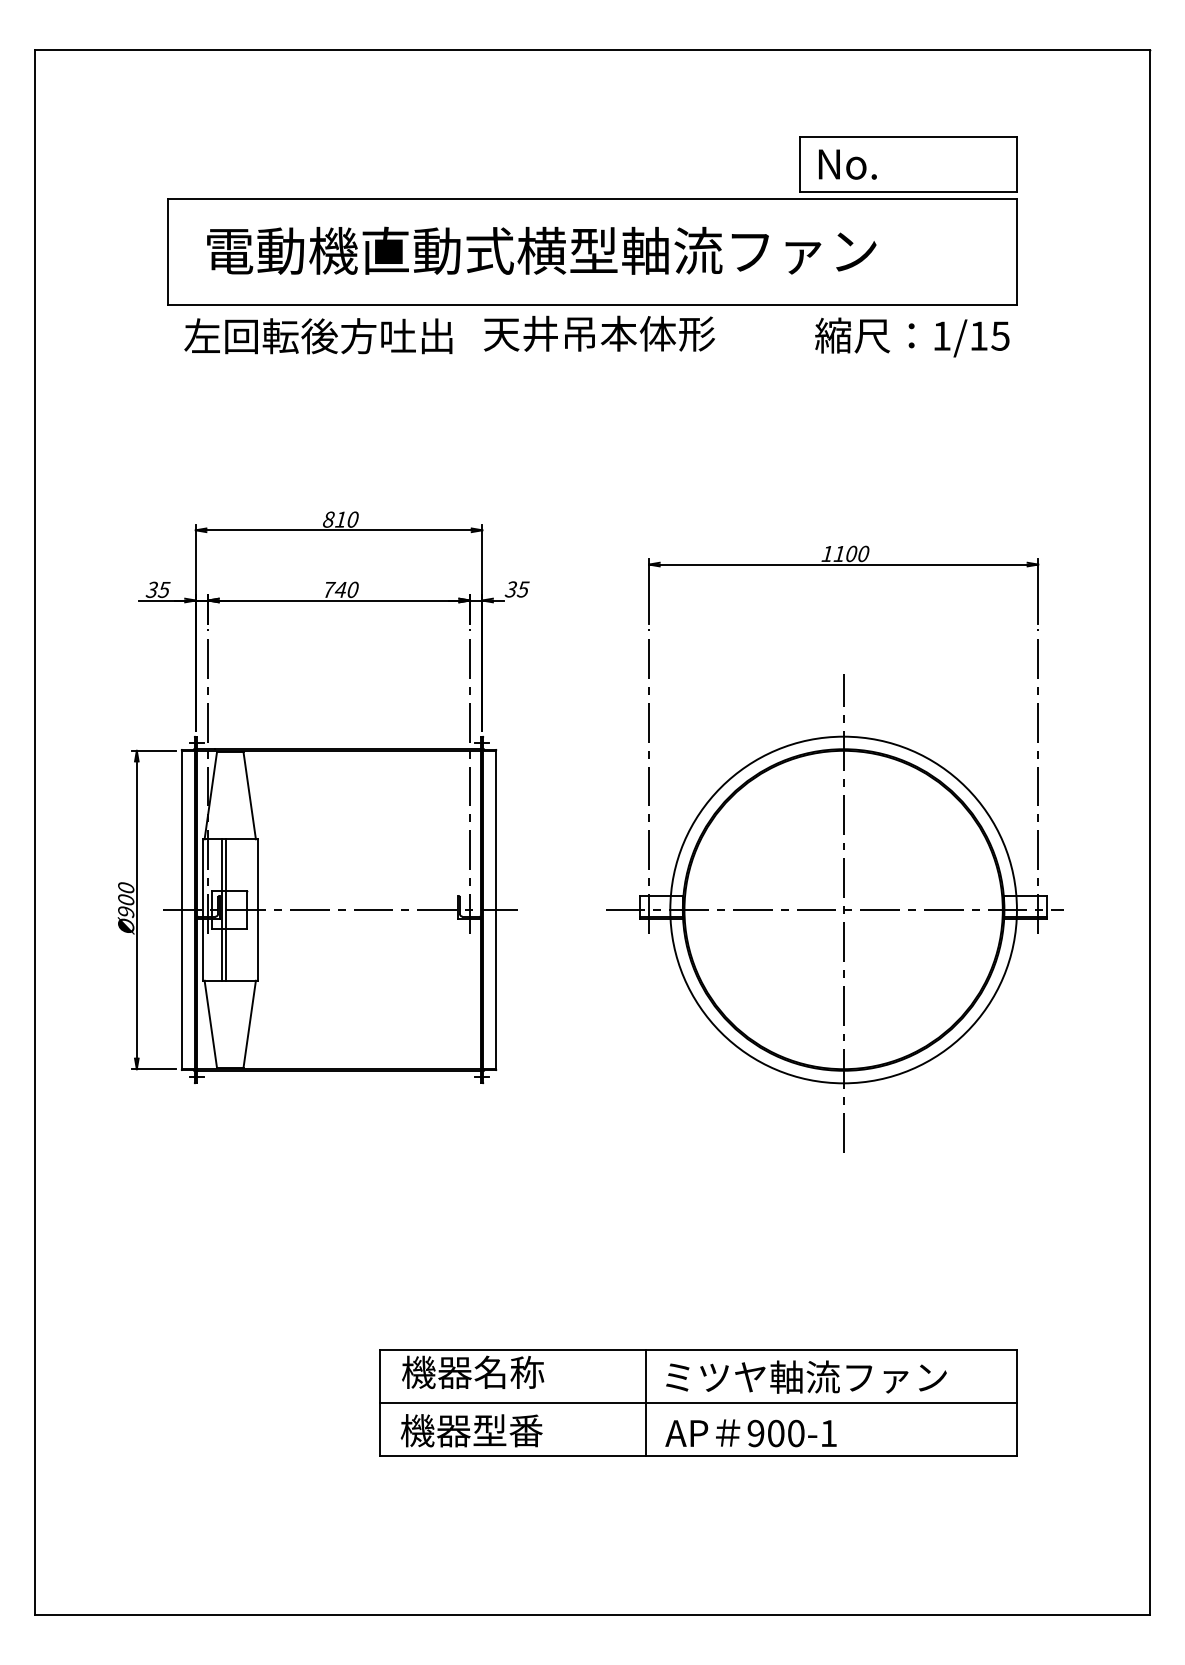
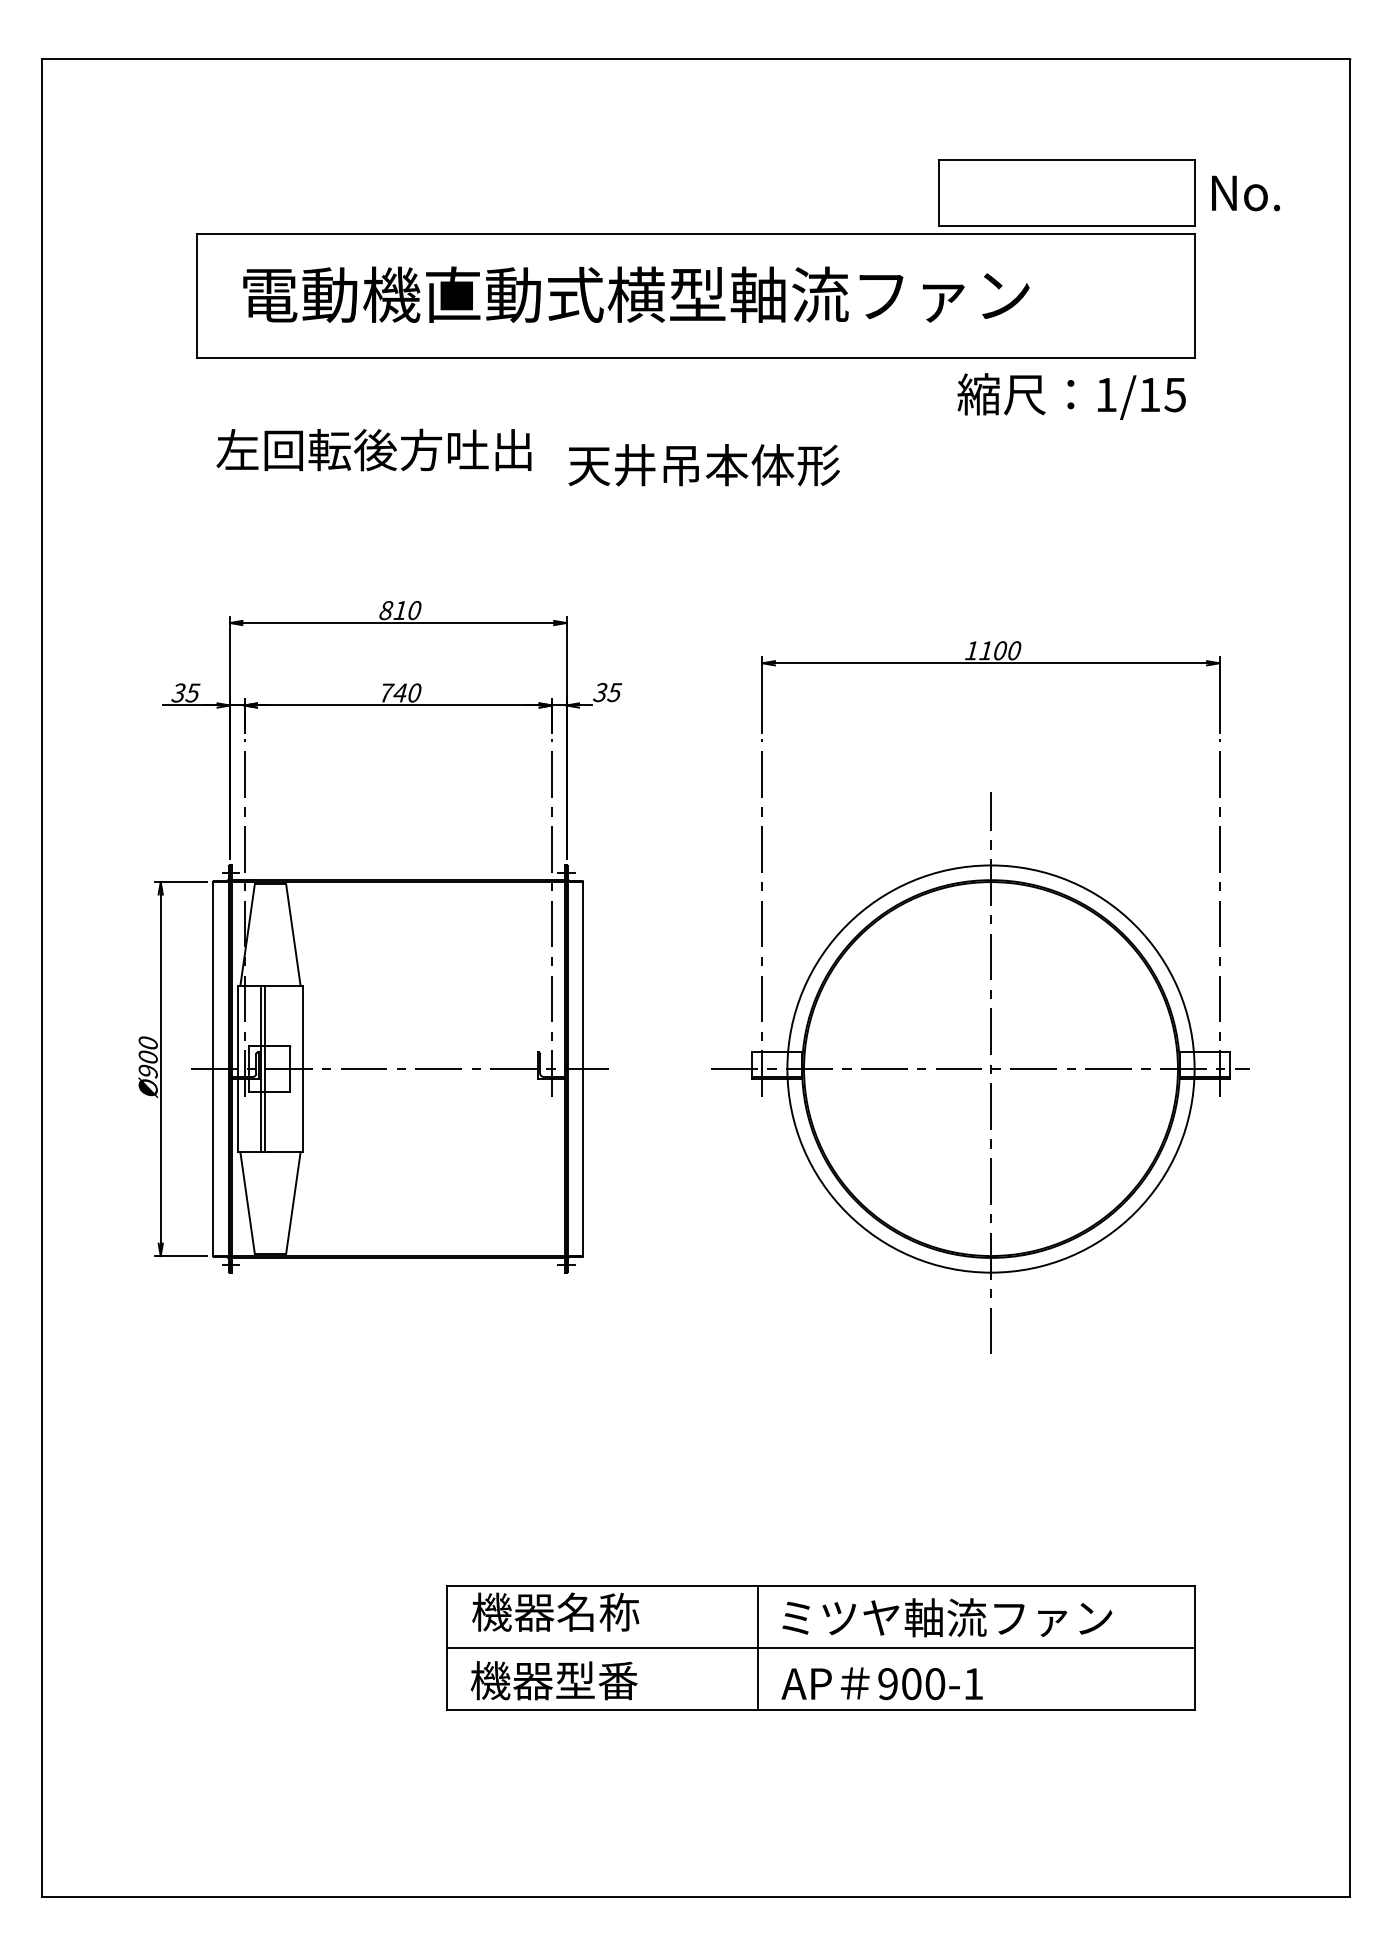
text: (848, 164) -> (1246, 193), moved
text: (598, 334) -> (703, 465), moved
text: (317, 335) -> (373, 449), moved

